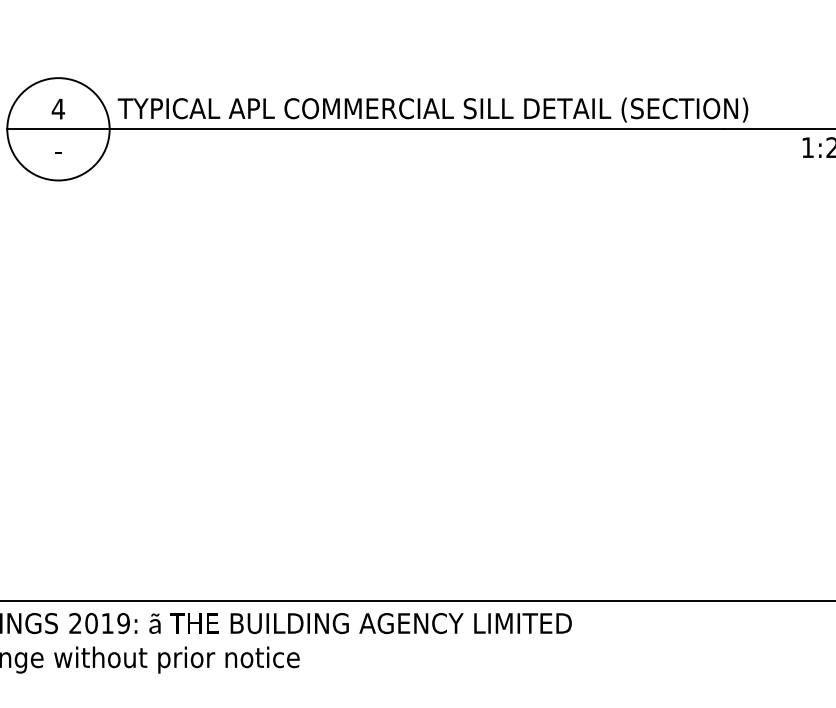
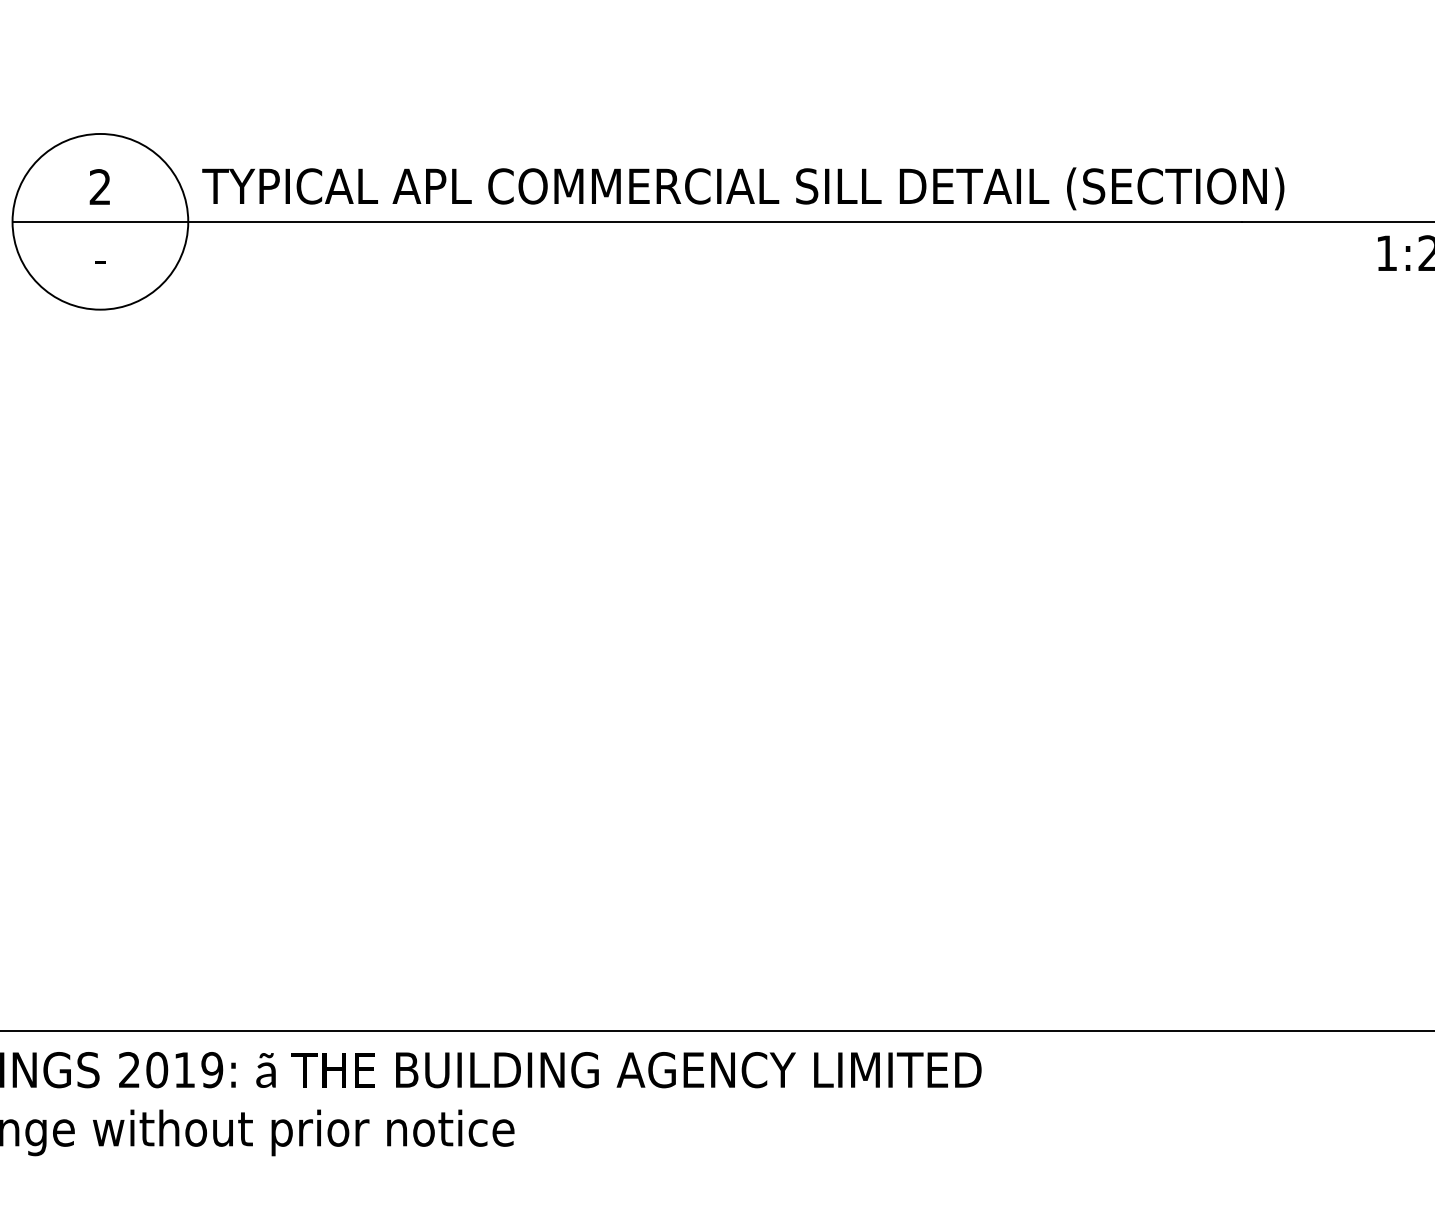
text: (58, 108) -> (100, 186), 4 -> 2

